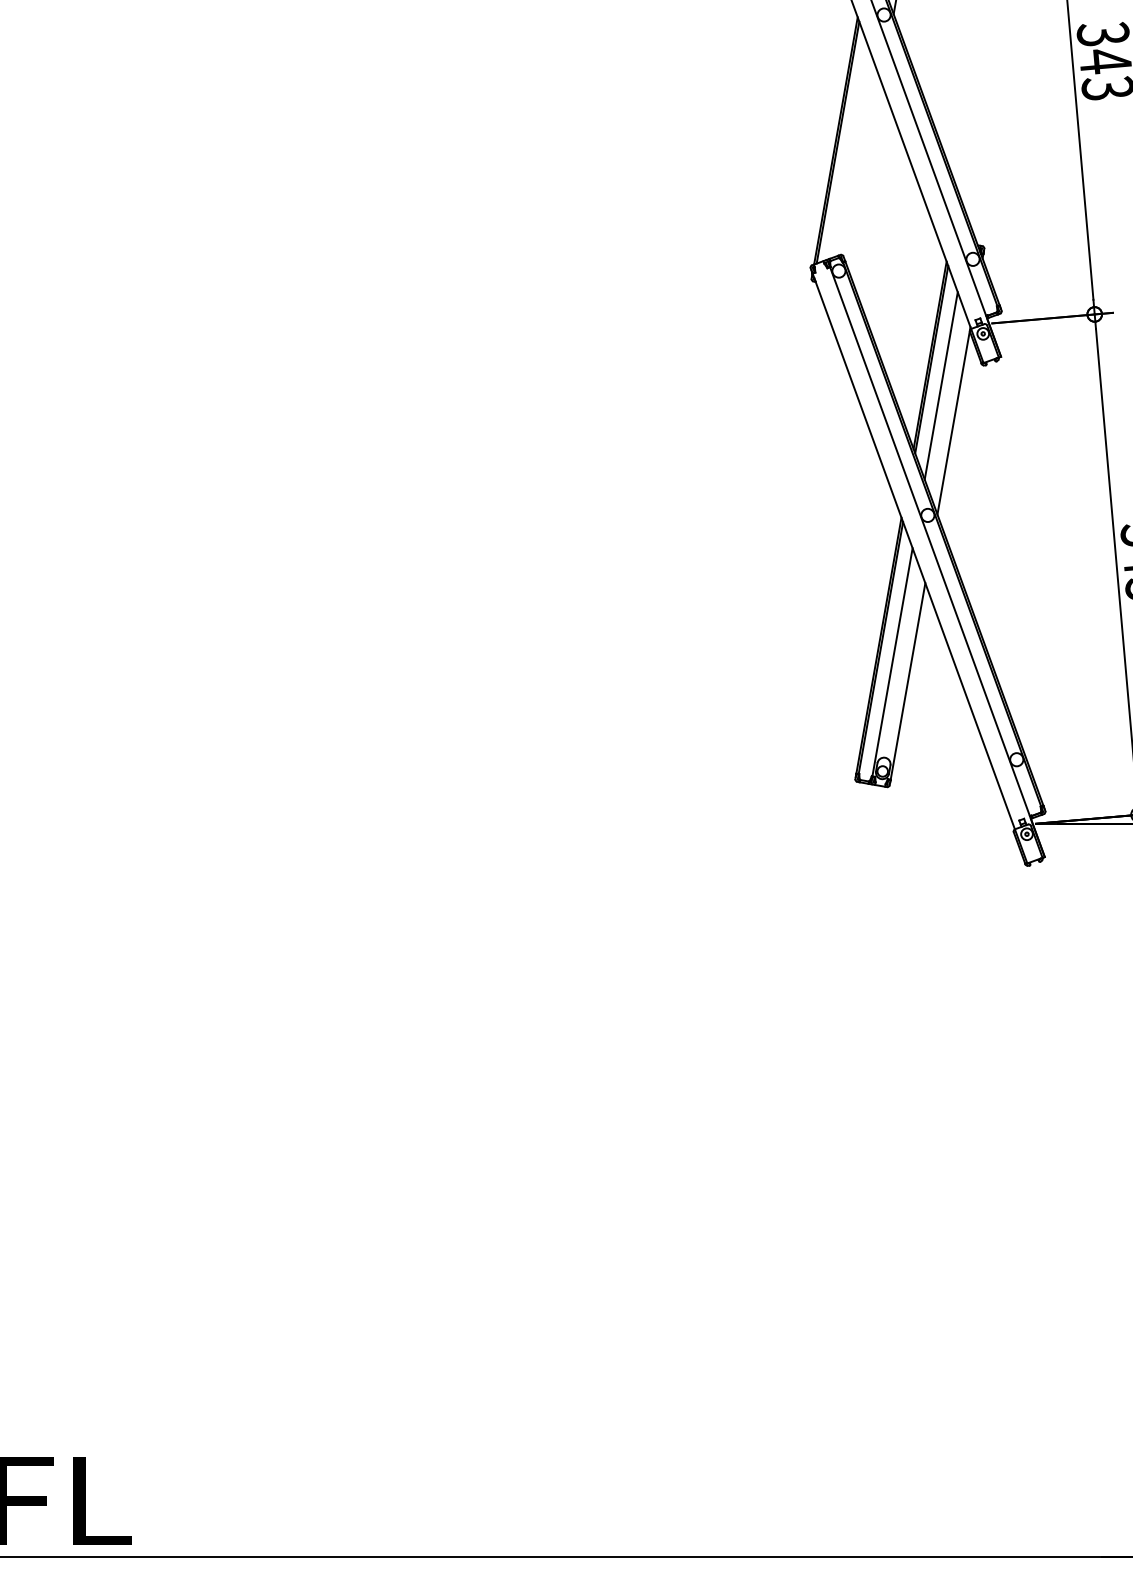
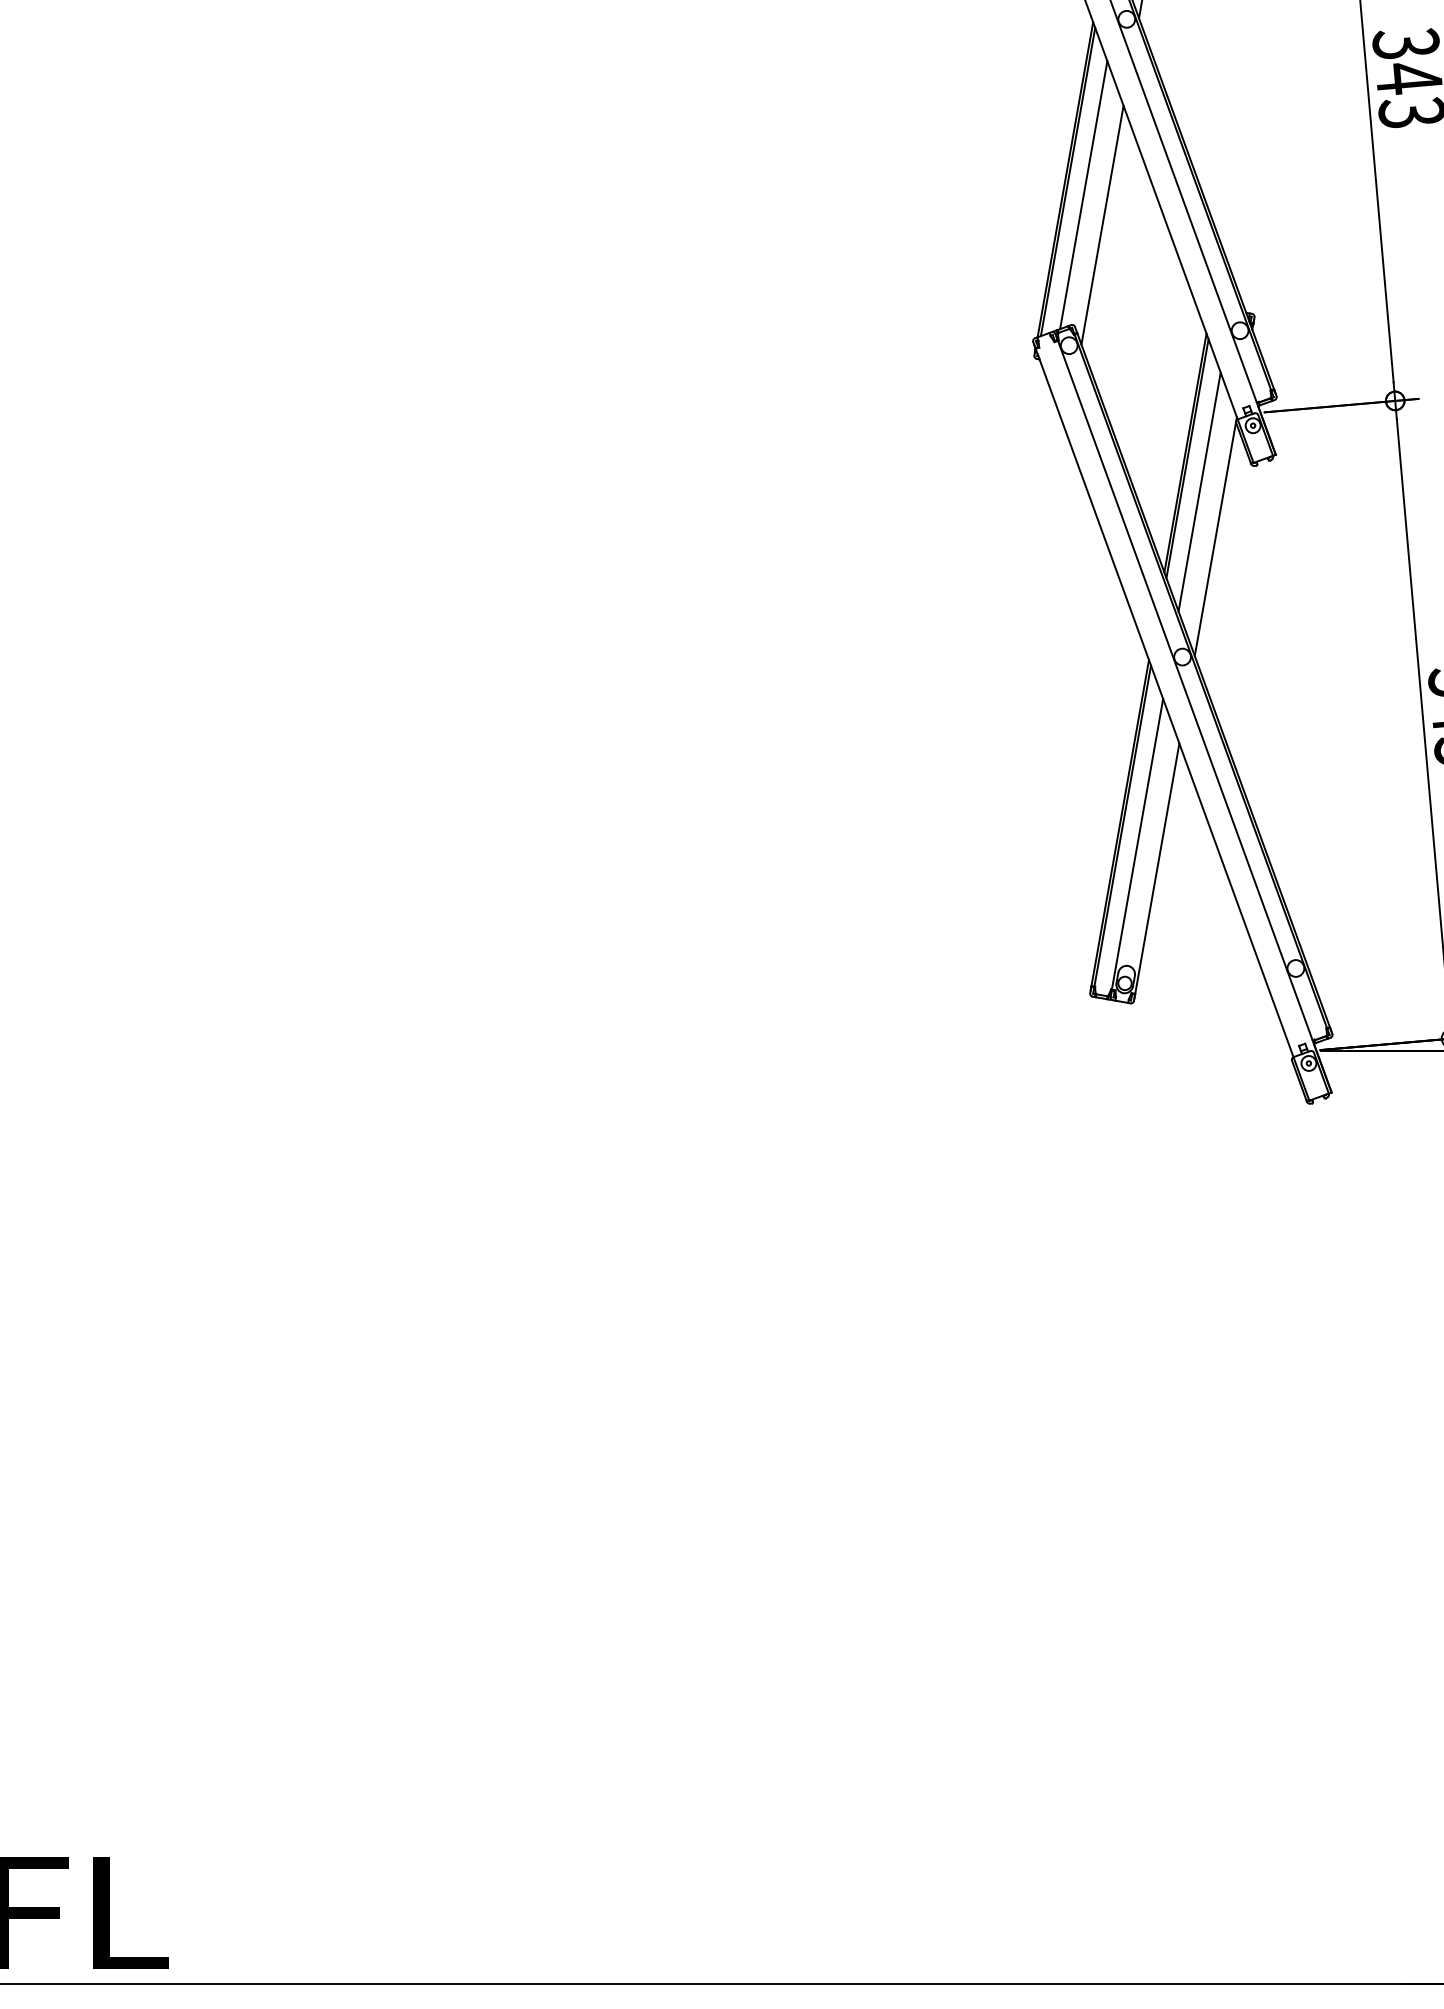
line: (850, 153) -> (1083, 195), added
line: (865, 176) -> (1102, 224), added

